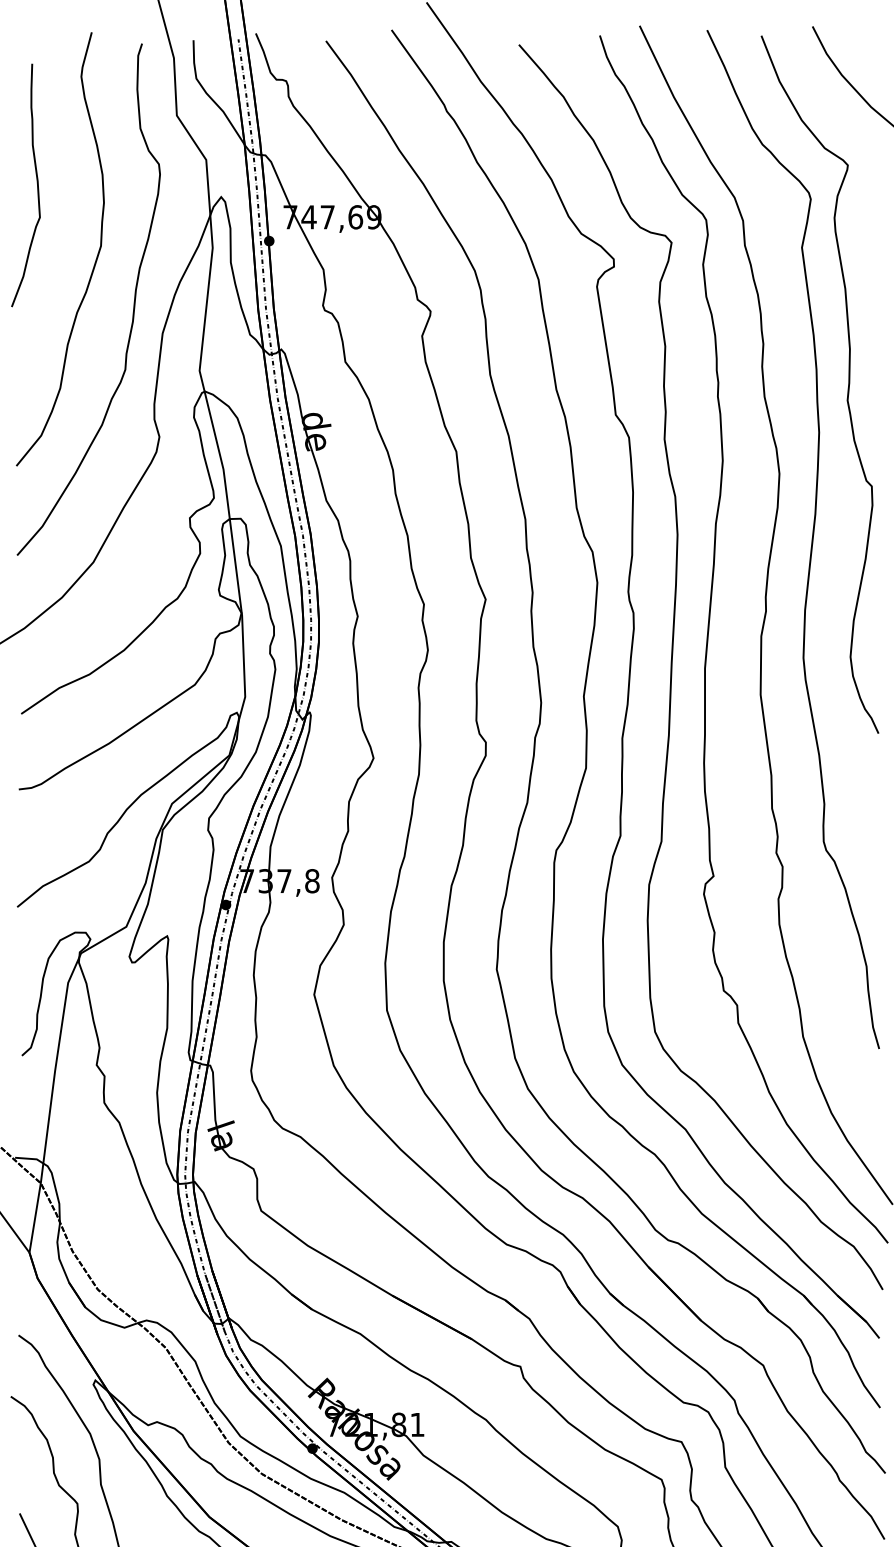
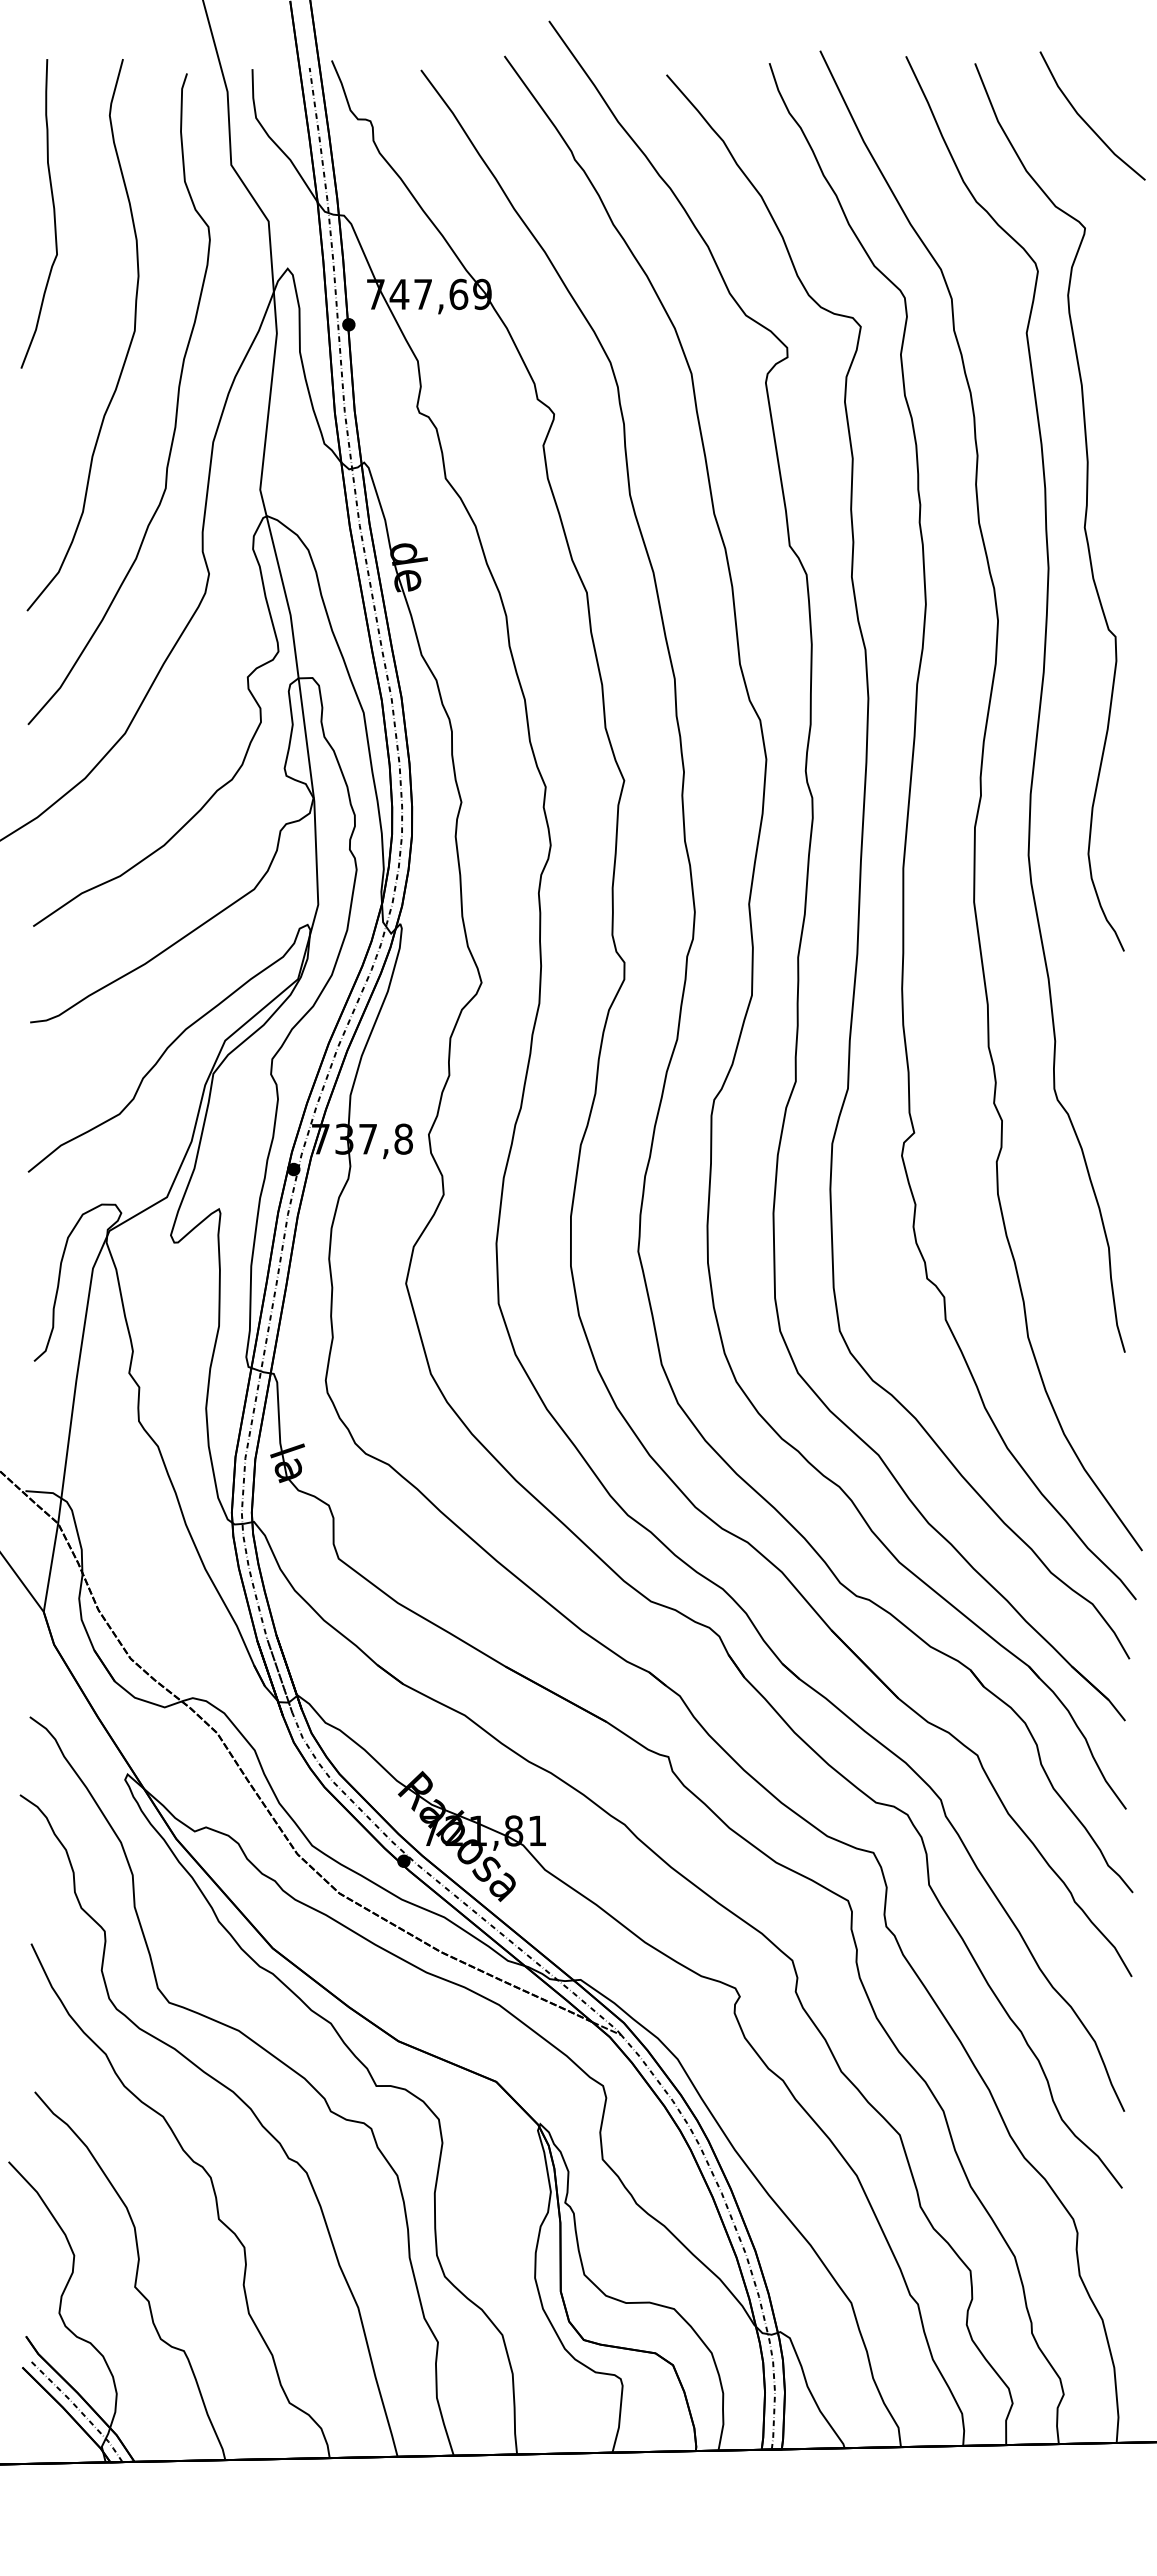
curve: (37, 185) -> (53, 213), moved

